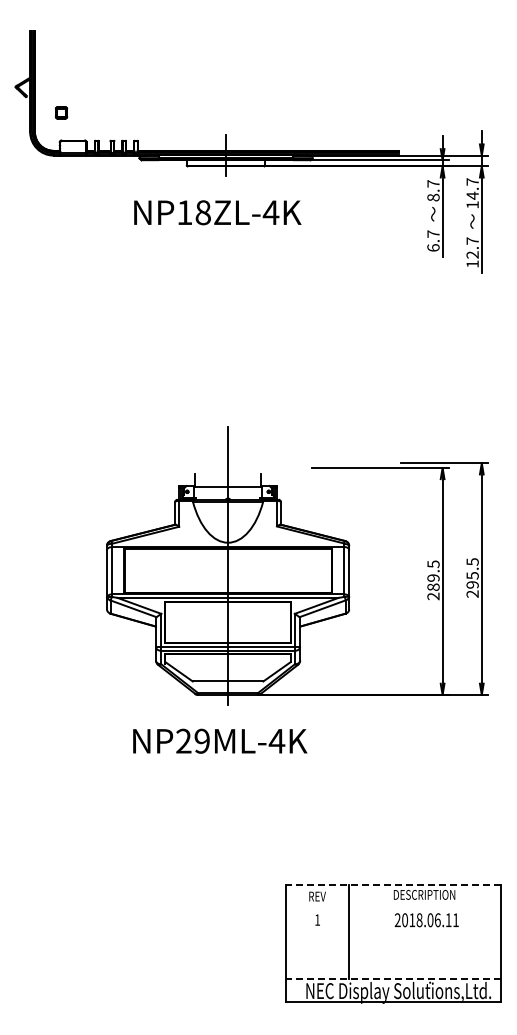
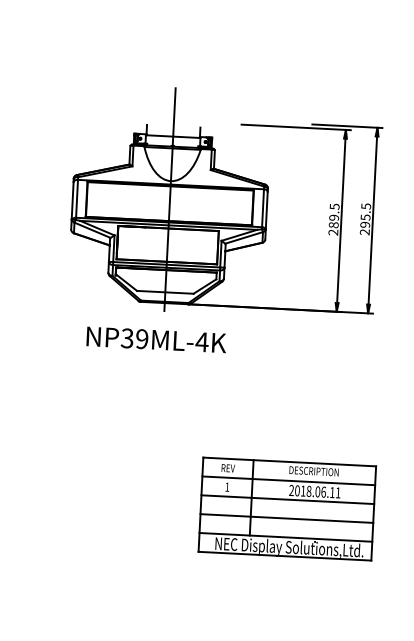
text: (183, 741) -> (127, 338), NP29ML-4K -> NP39ML-4K
line: (393, 884) -> (289, 461), dashed -> solid
line: (393, 908) -> (288, 480), added
line: (393, 931) -> (287, 499), added
line: (393, 955) -> (286, 518), added
line: (393, 978) -> (285, 537), dashed -> solid

